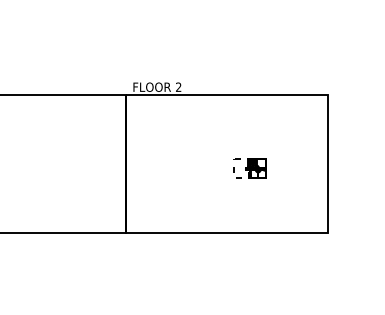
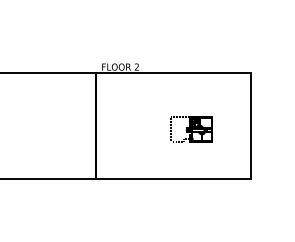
part: (249, 168) -> (191, 129), size x1.67

